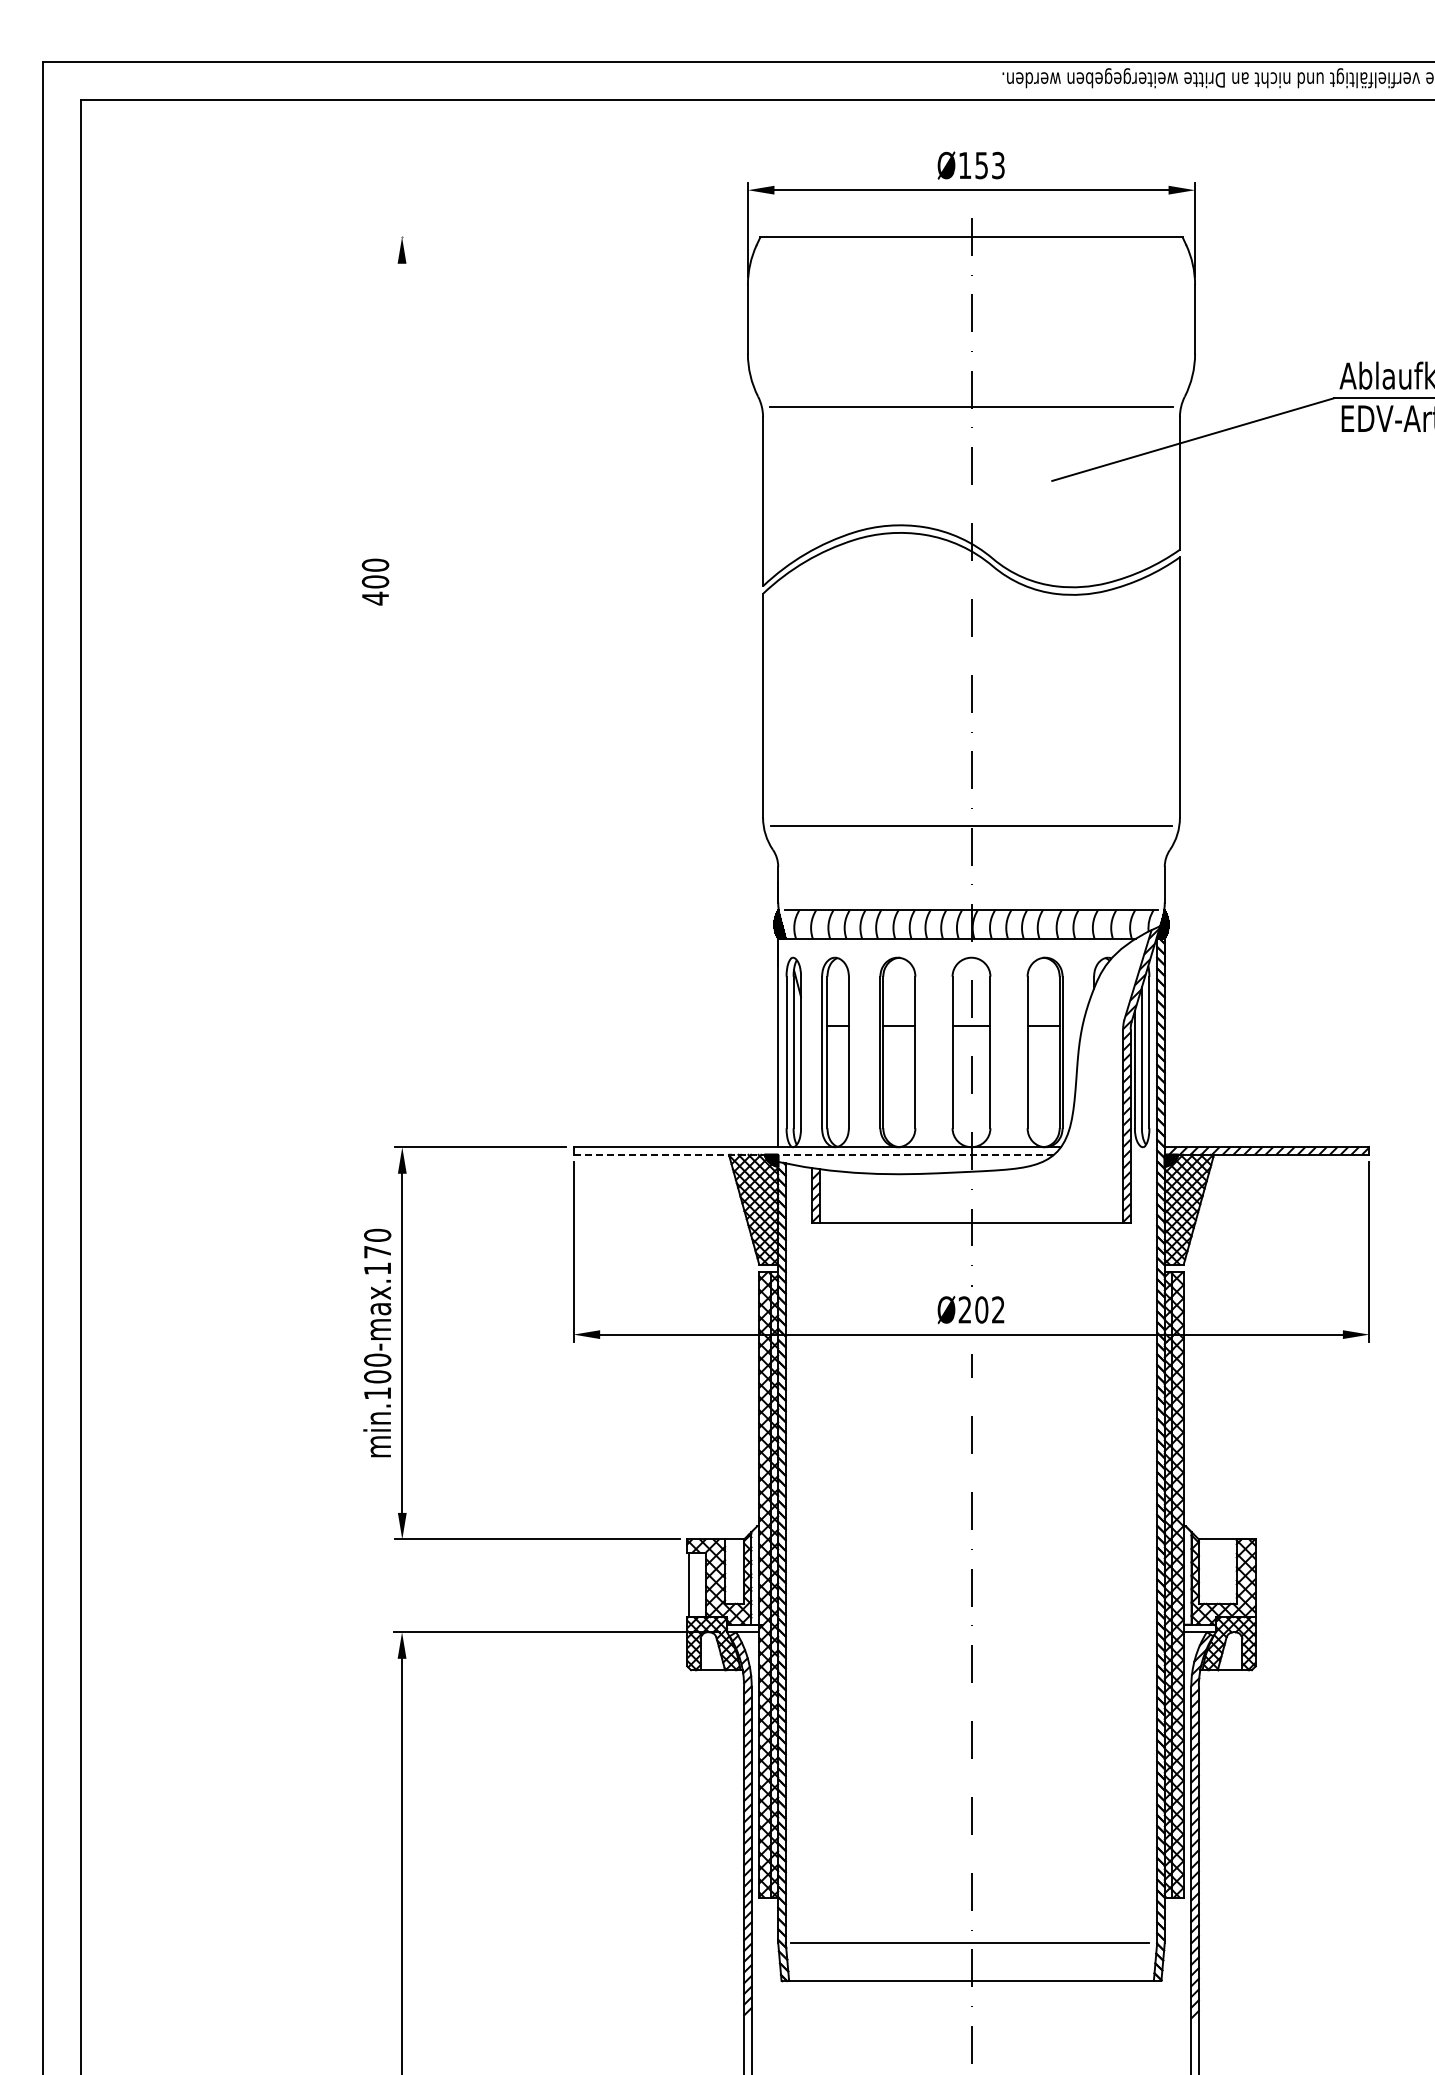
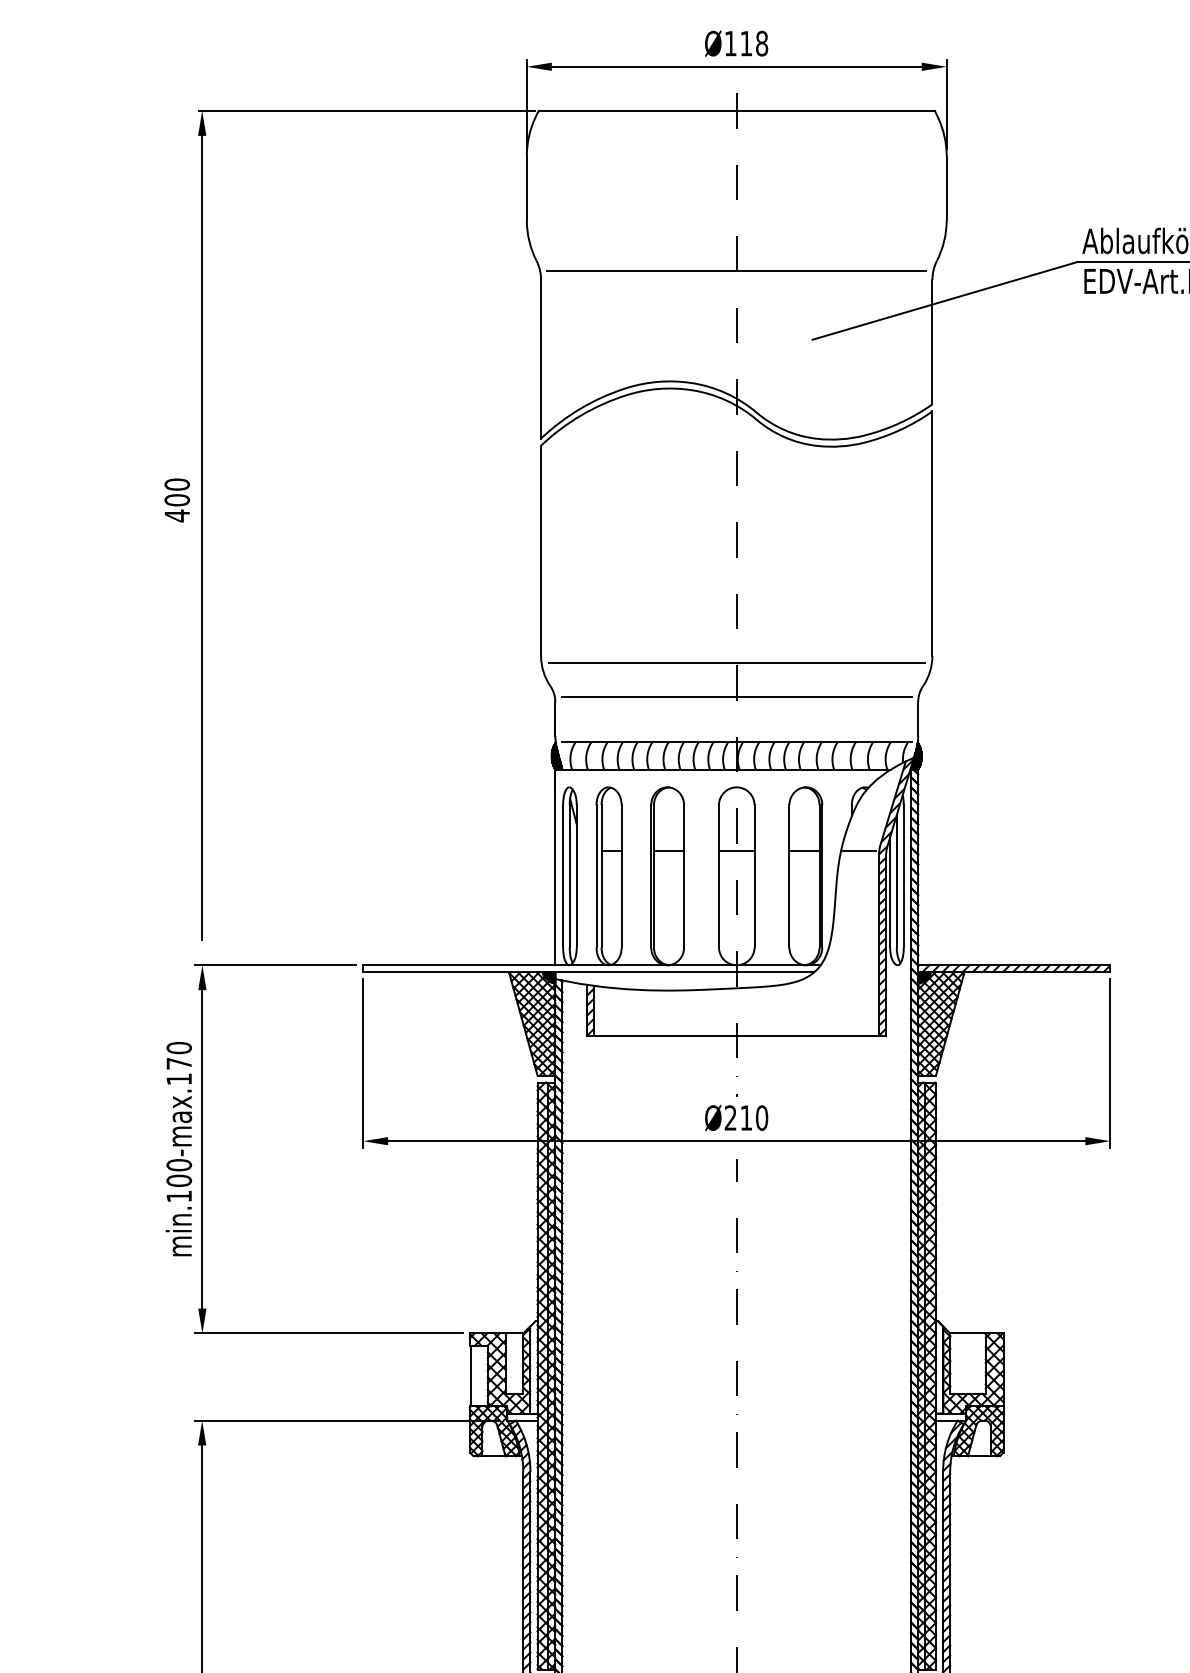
text: (989, 165) -> (753, 43), Ø153 -> Ø118
line: (577, 237) -> (366, 111), added
text: (375, 581) -> (177, 499), moved
line: (402, 691) -> (202, 537), added
line: (971, 861) -> (736, 697), added
line: (1100, 1025) -> (857, 850), added
line: (813, 1154) -> (588, 972), dashed -> solid
text: (989, 1309) -> (753, 1117), Ø202 -> Ø210

